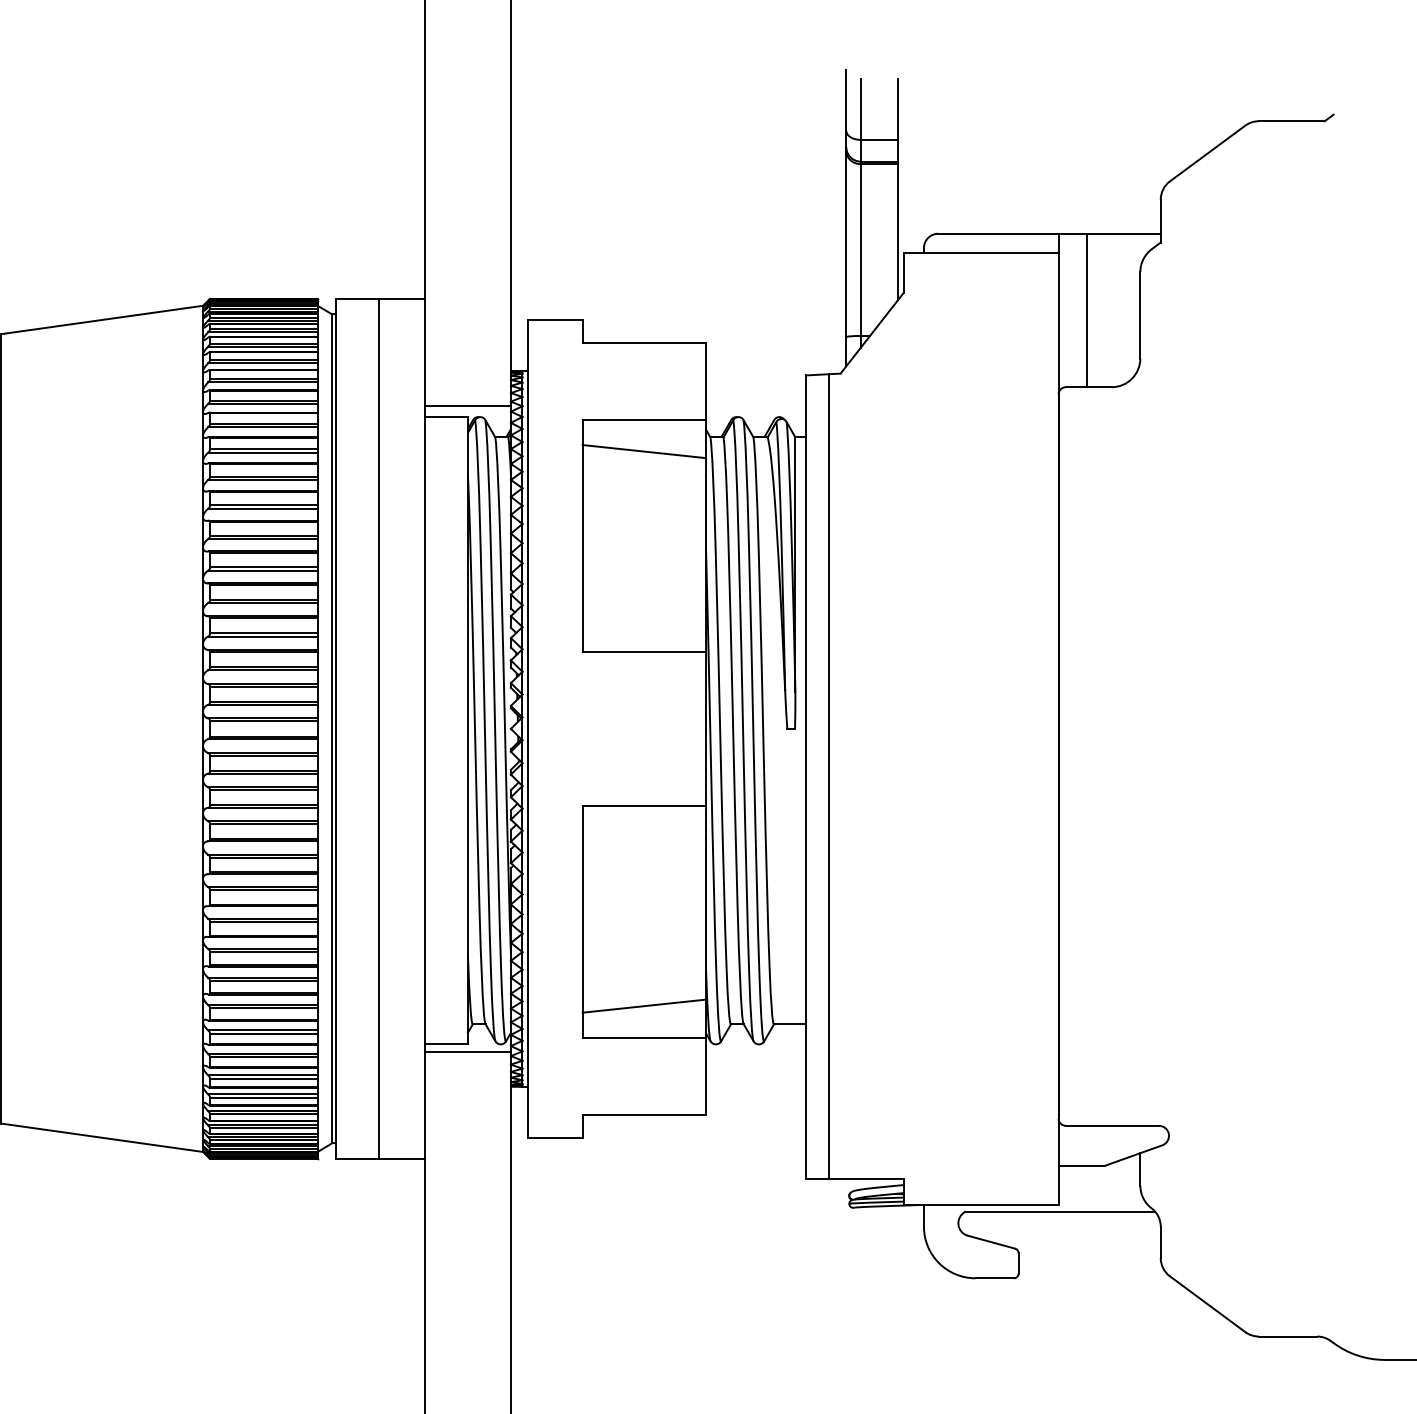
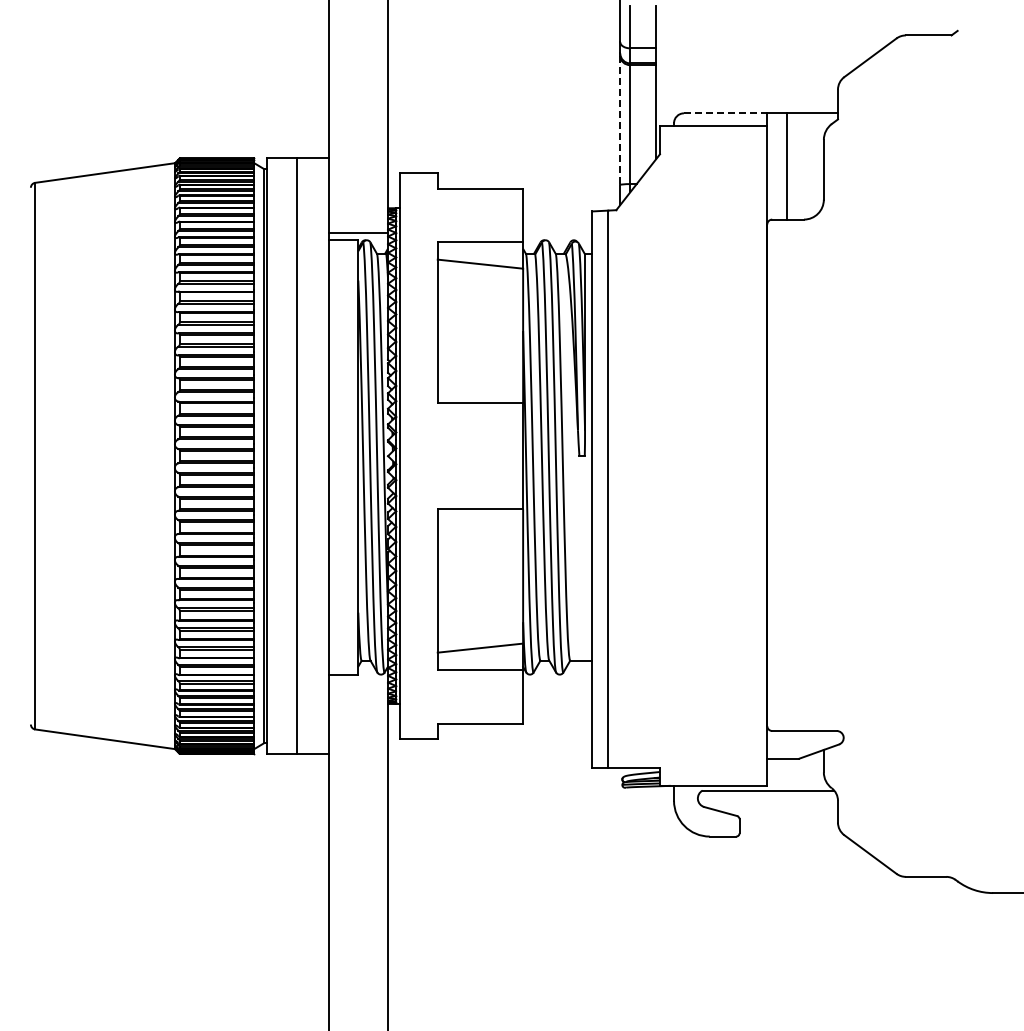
line: (998, 233) -> (725, 113), solid -> dashed
line: (846, 245) -> (620, 121), solid -> dashed
line: (468, 1051) -> (358, 679), removed

